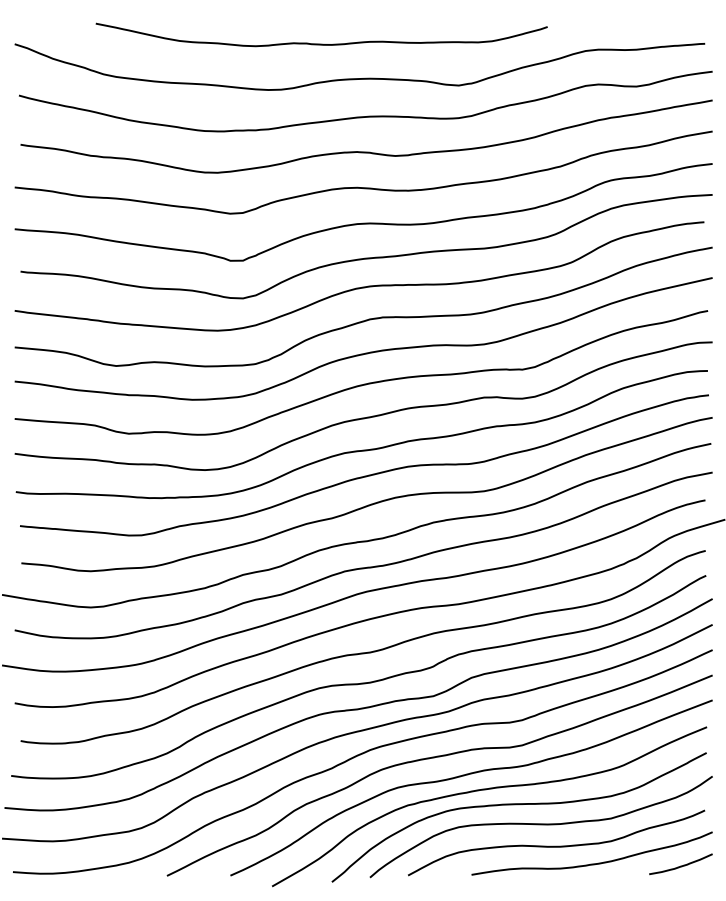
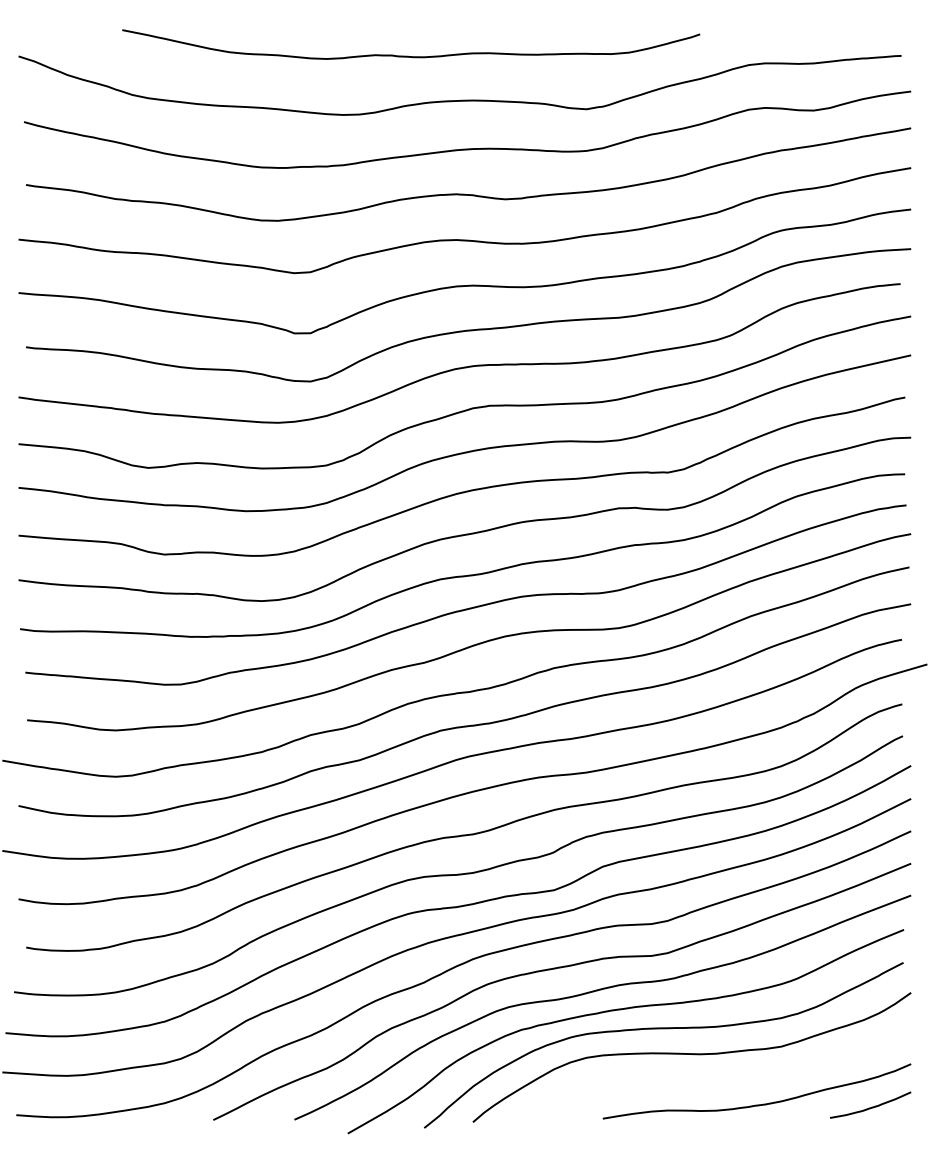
curve: (556, 845) -> (711, 1081), removed

